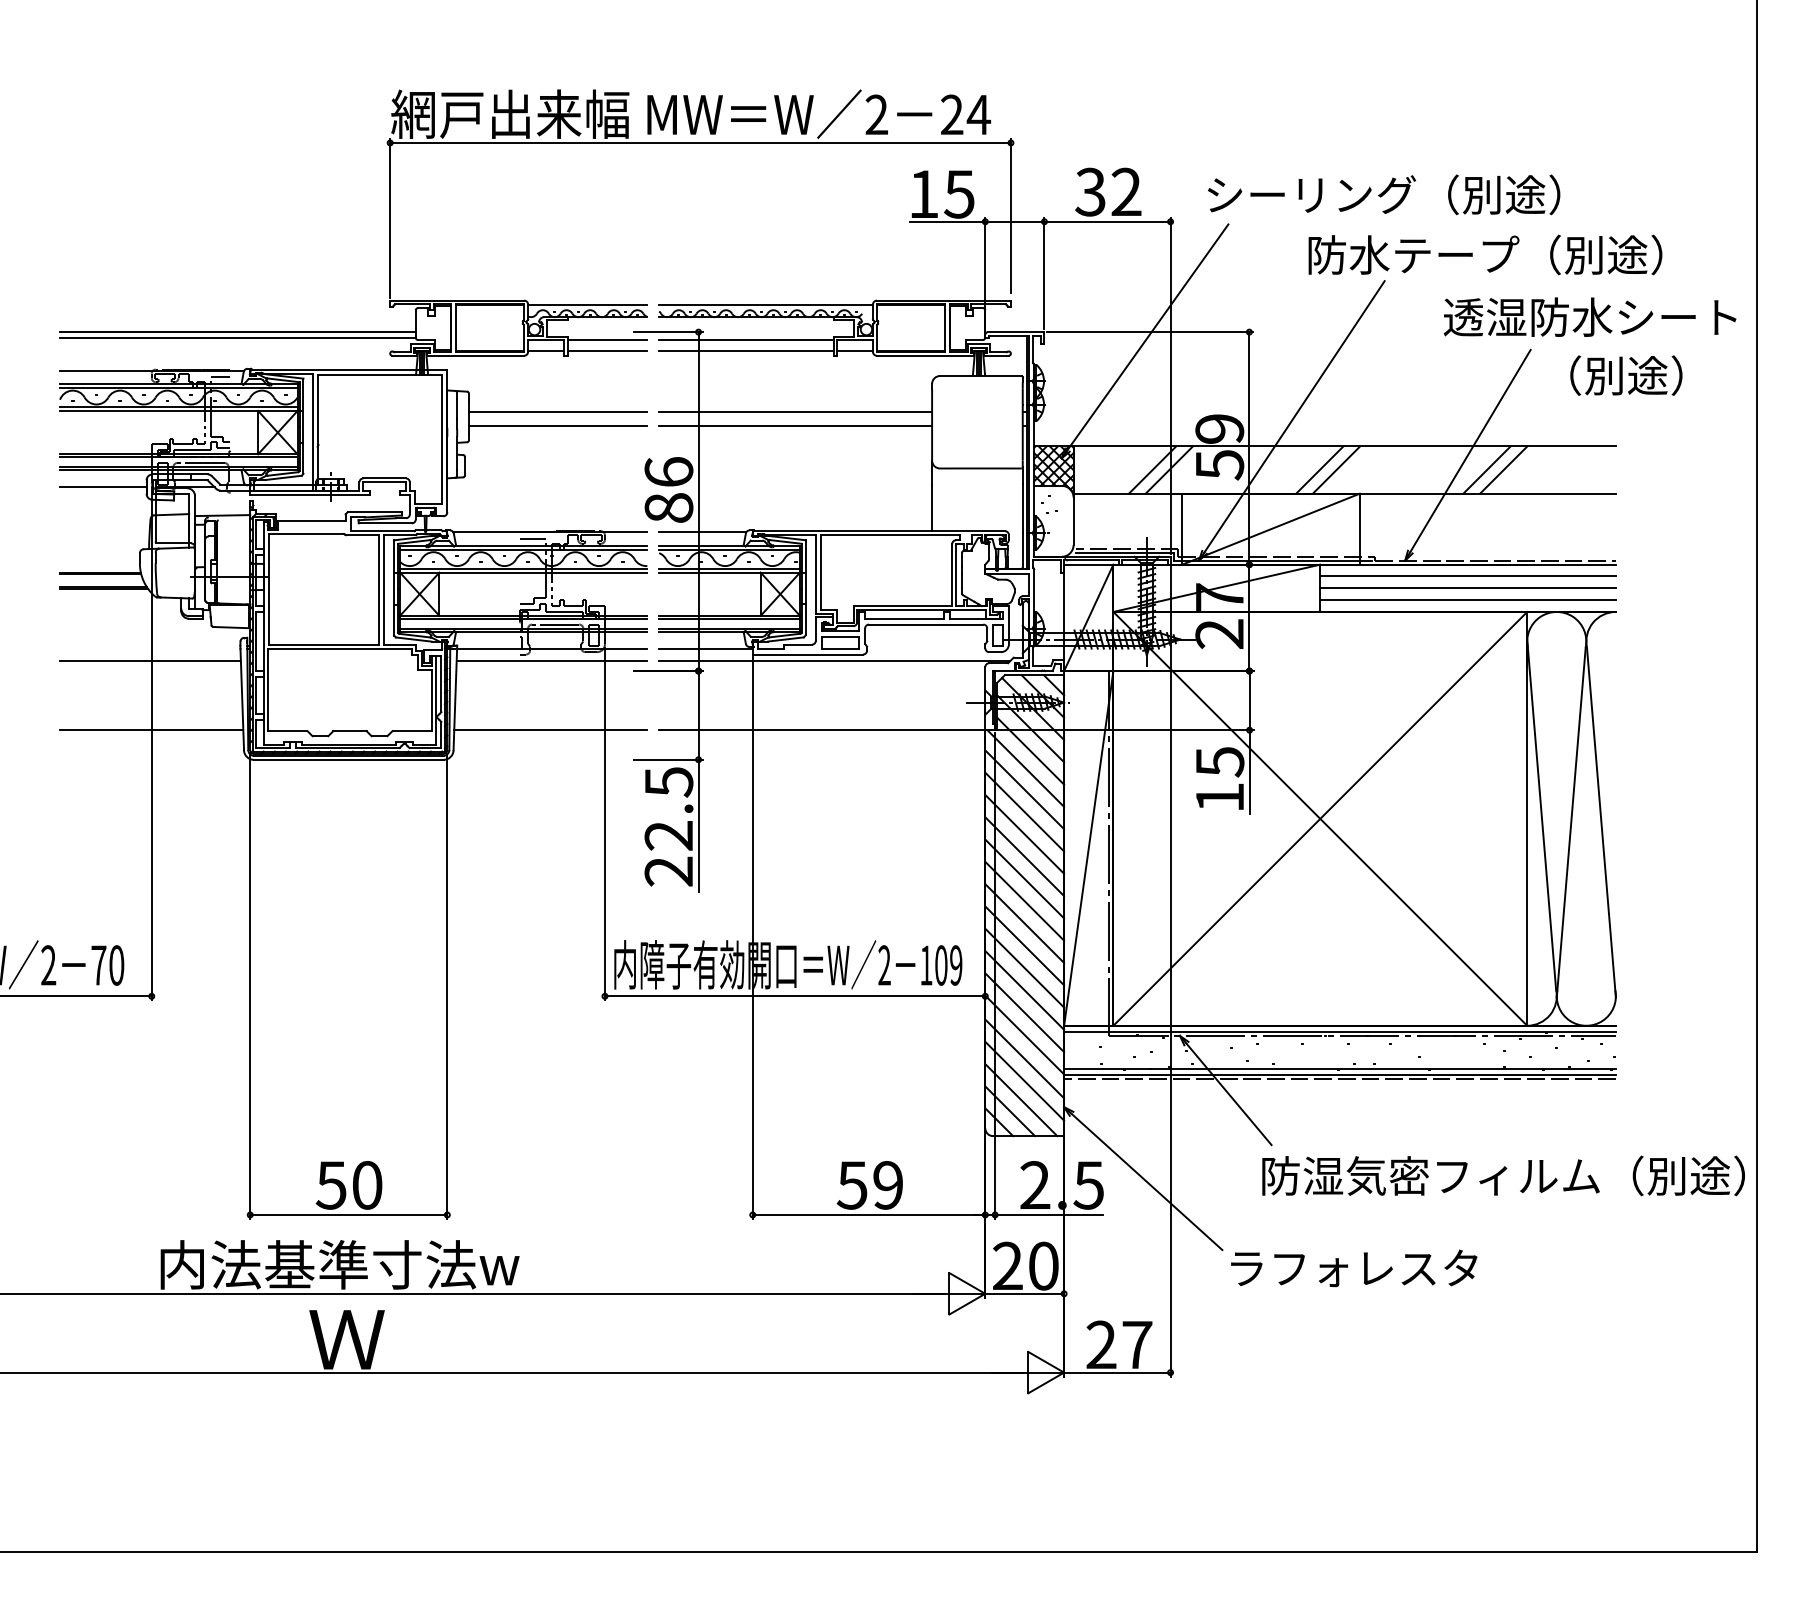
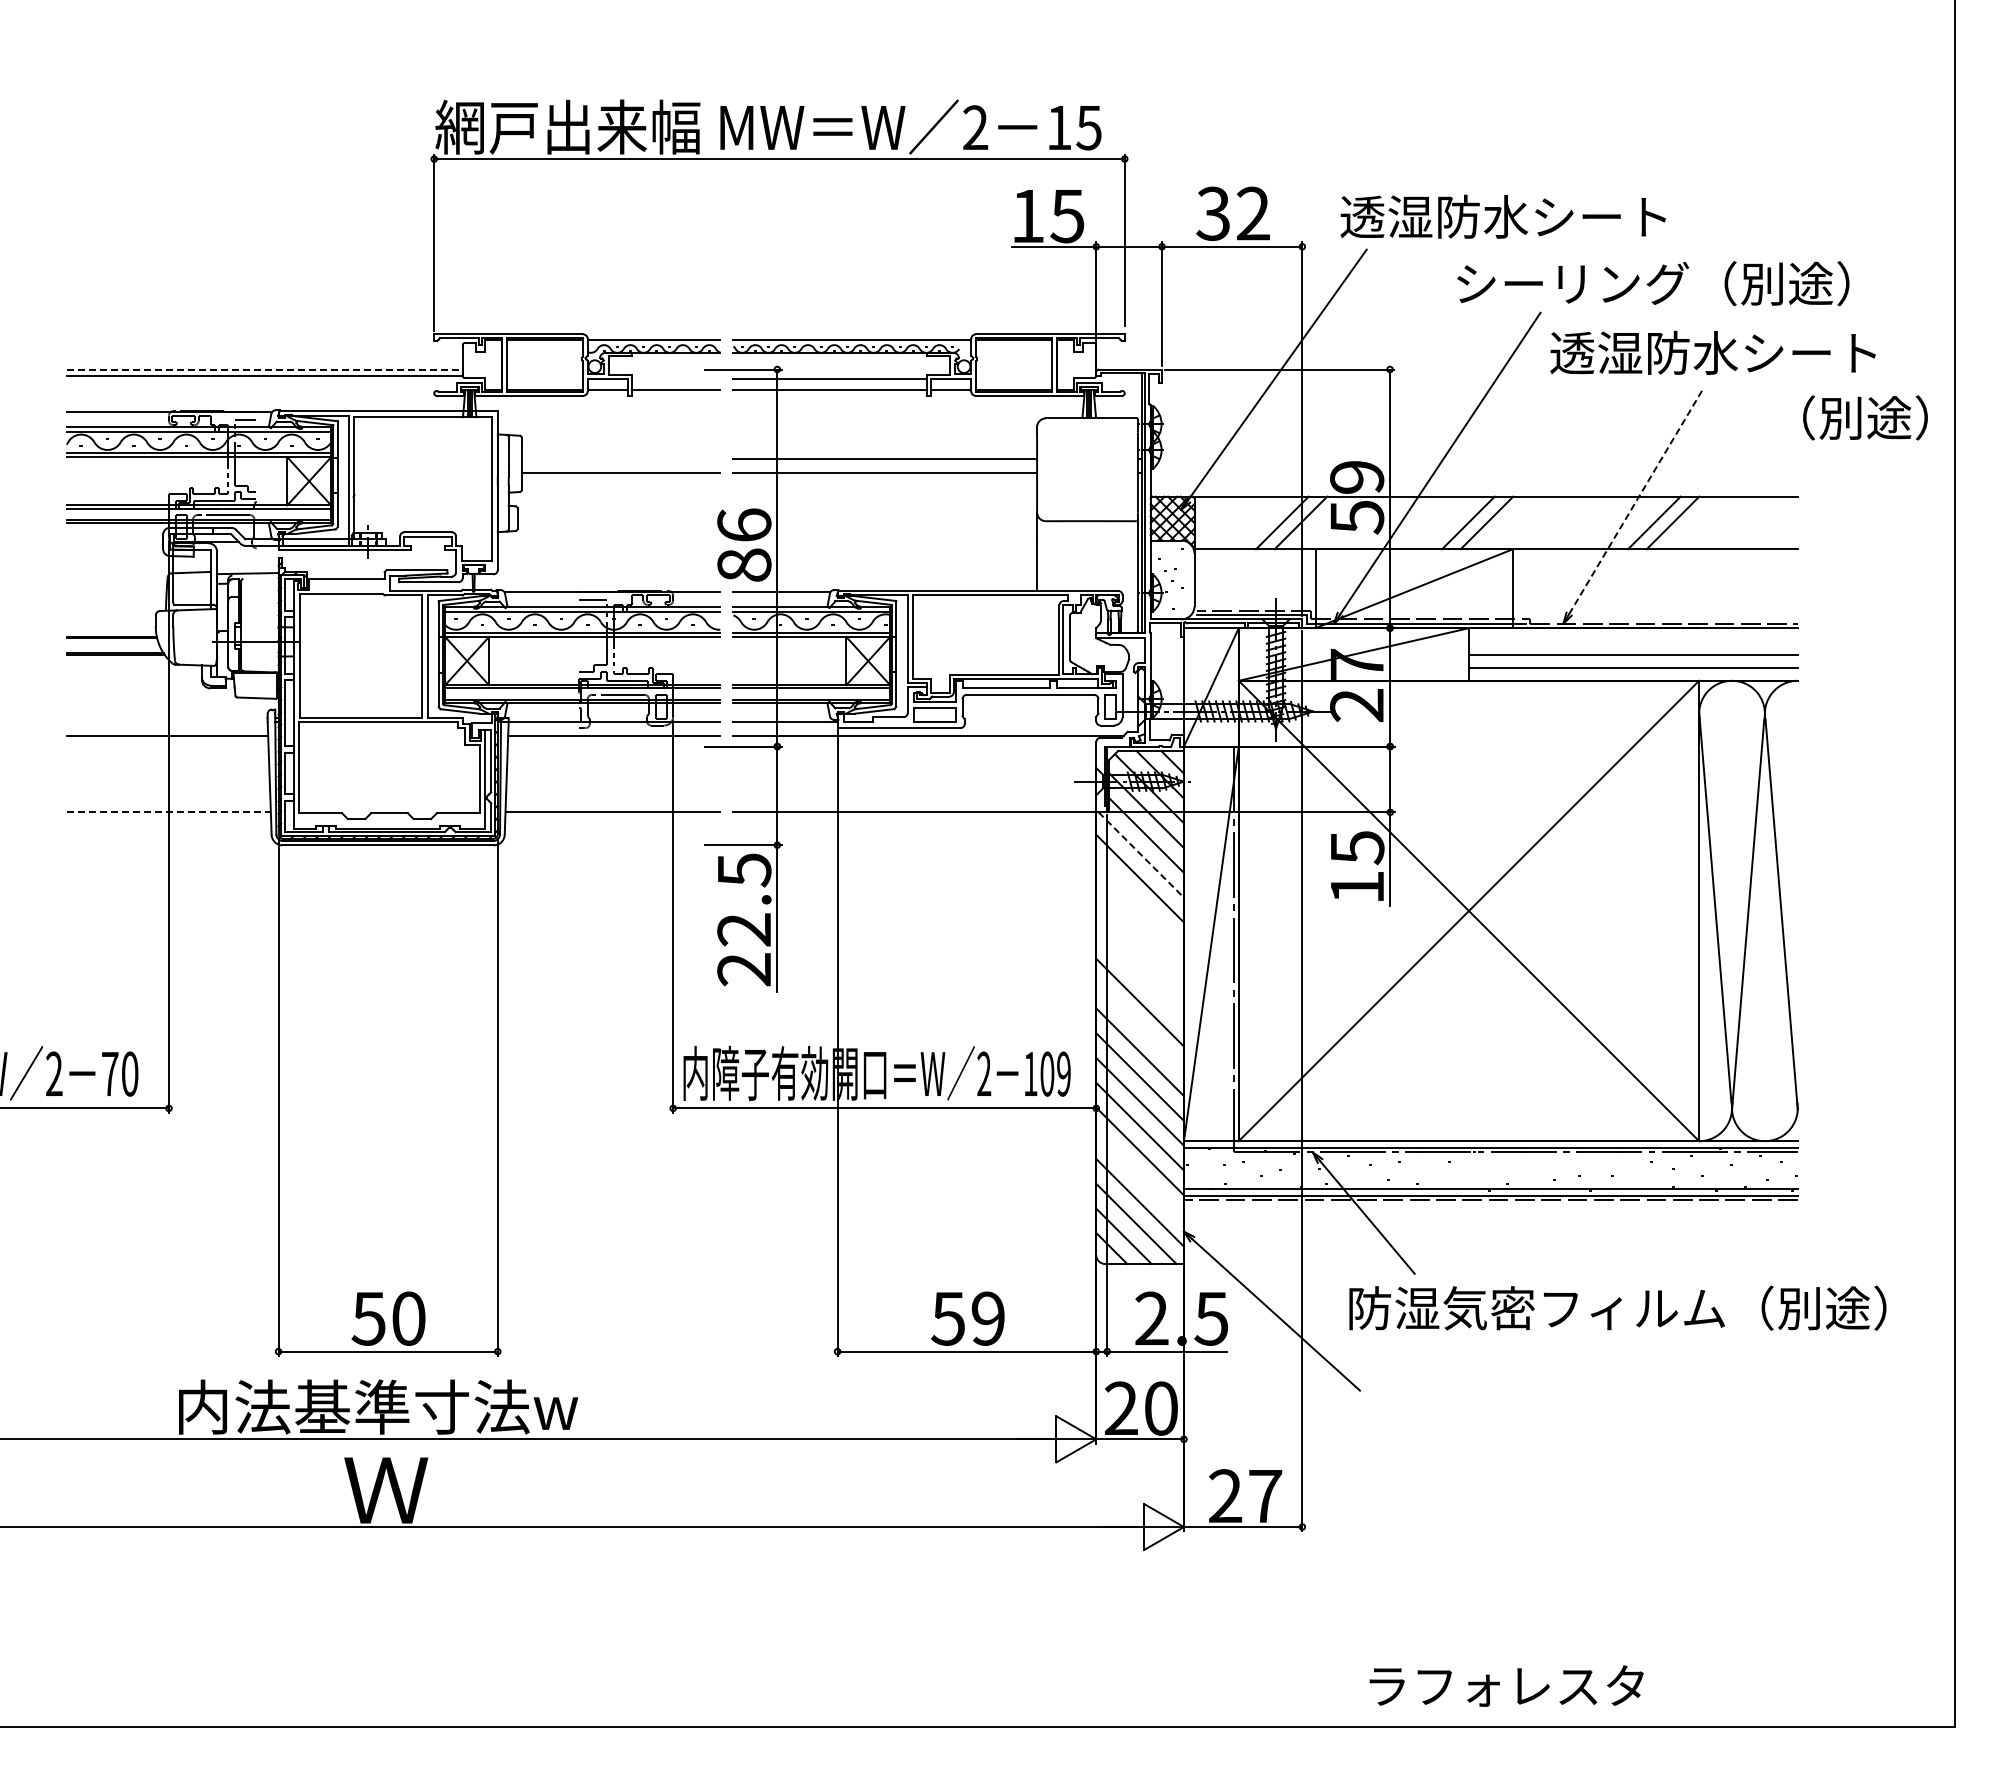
text: (965, 114) -> (1074, 127), 24 -> 15
text: (1381, 194) -> (1537, 216), シーリング（別途） -> 透湿防水シート
text: (1414, 254) -> (1573, 283), 防水テープ（別途） -> シーリング（別途）
text: (1589, 316) -> (1712, 352), moved
line: (237, 332) -> (264, 369), solid -> dashed
line: (607, 340) -> (675, 378), removed
text: (1626, 375) -> (1865, 417), moved
line: (557, 412) -> (620, 458), removed
line: (1470, 450) -> (1636, 501), solid -> dashed
line: (103, 487) -> (115, 542), removed
line: (1467, 576) -> (1632, 641), removed
line: (151, 730) -> (168, 812), solid -> dashed
line: (1025, 768) -> (1141, 855), solid -> dashed
line: (1024, 812) -> (1139, 903), removed
line: (1024, 834) -> (1139, 928), removed
line: (1024, 856) -> (1139, 952), removed
line: (1024, 878) -> (1139, 977), removed
line: (1024, 923) -> (1139, 1027), removed
line: (1024, 1058) -> (1139, 1177), removed
text: (1503, 1175) -> (1617, 1307), moved
text: (1354, 1267) -> (1506, 1685), moved

